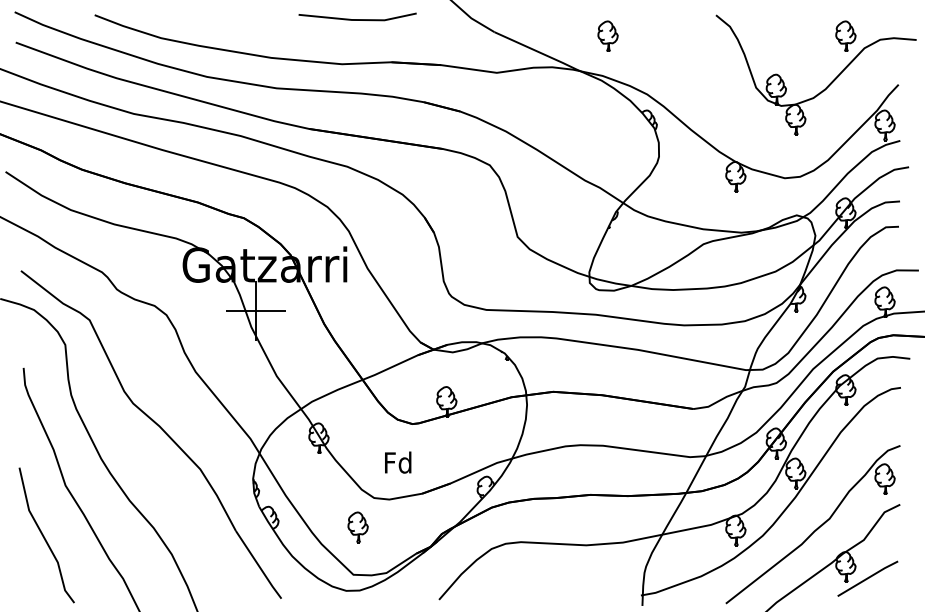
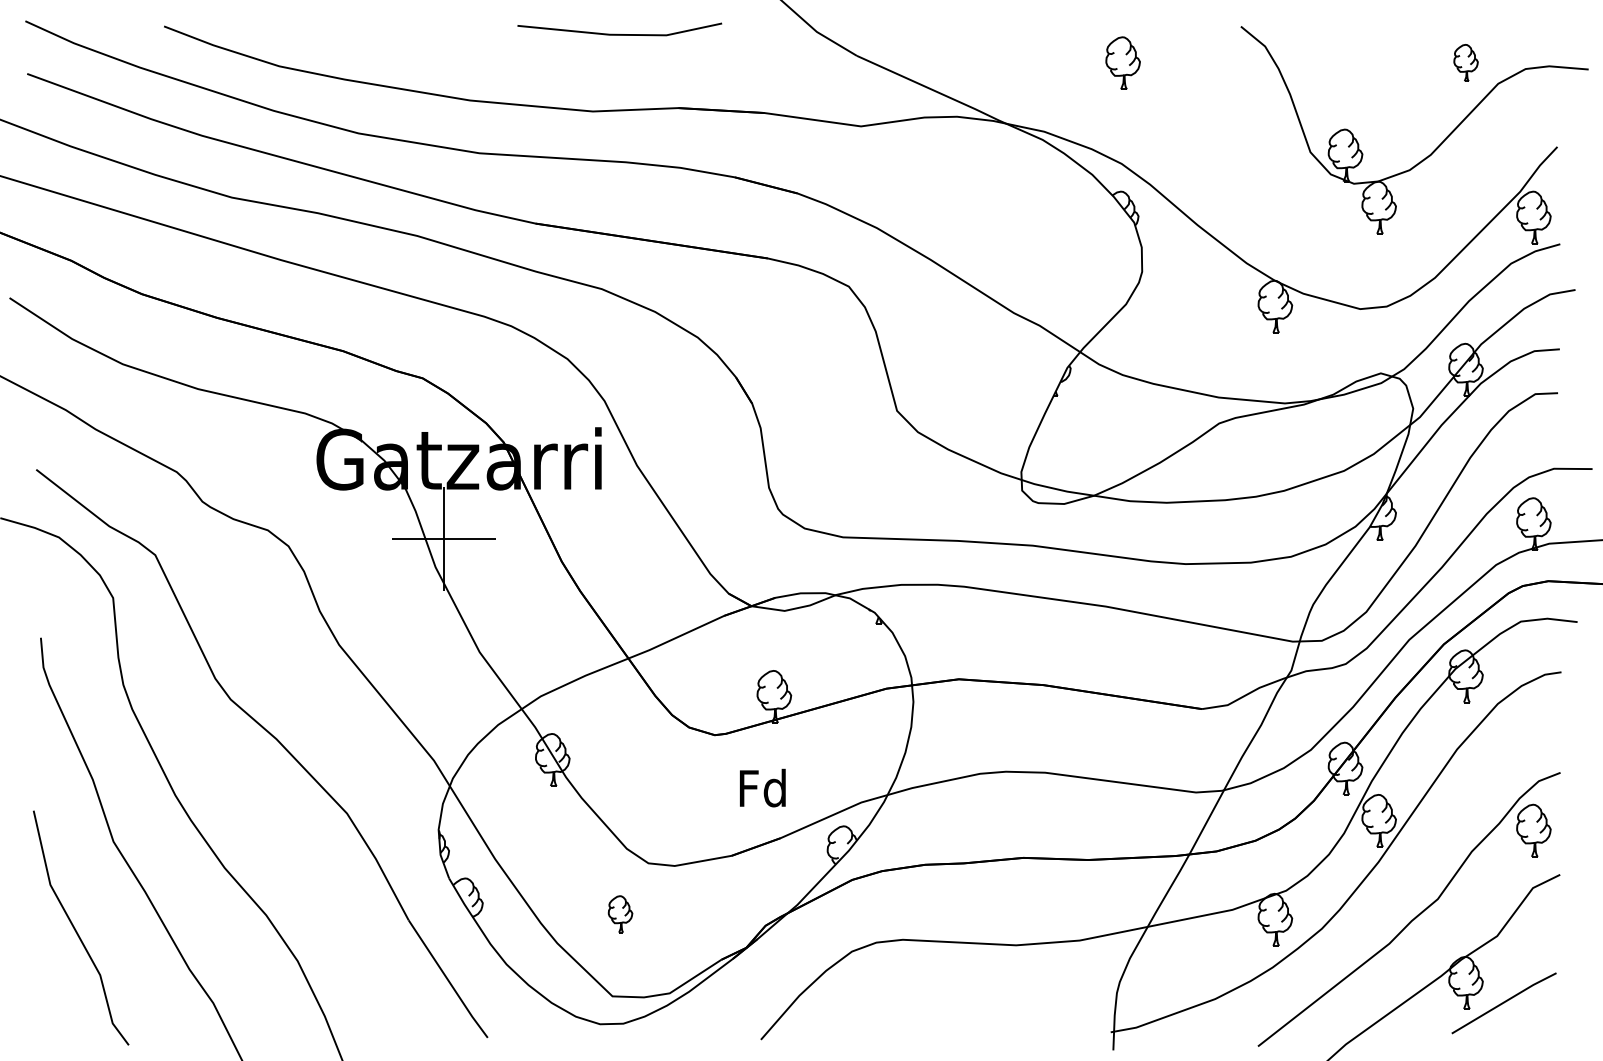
part: (607, 35) -> (1122, 61), moved
part: (845, 35) -> (1465, 61), size x0.7
text: (398, 462) -> (763, 787), moved
part: (357, 527) -> (619, 914), size x0.7

